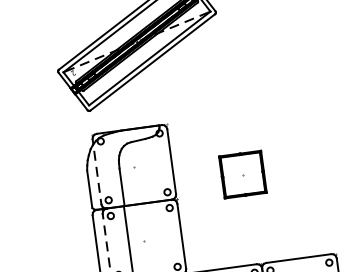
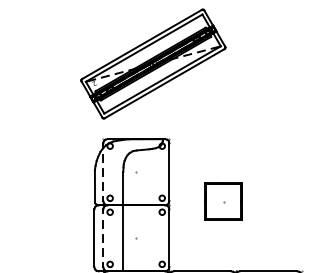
part: (242, 174) -> (223, 201), moved

